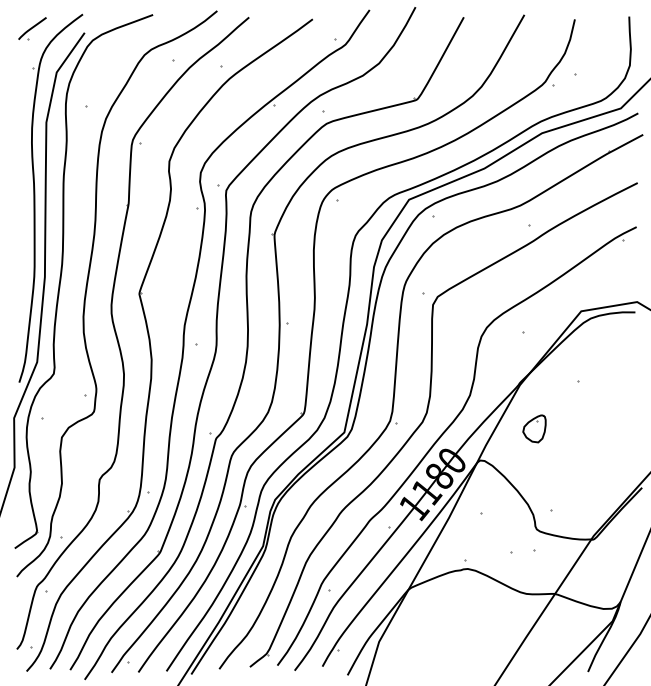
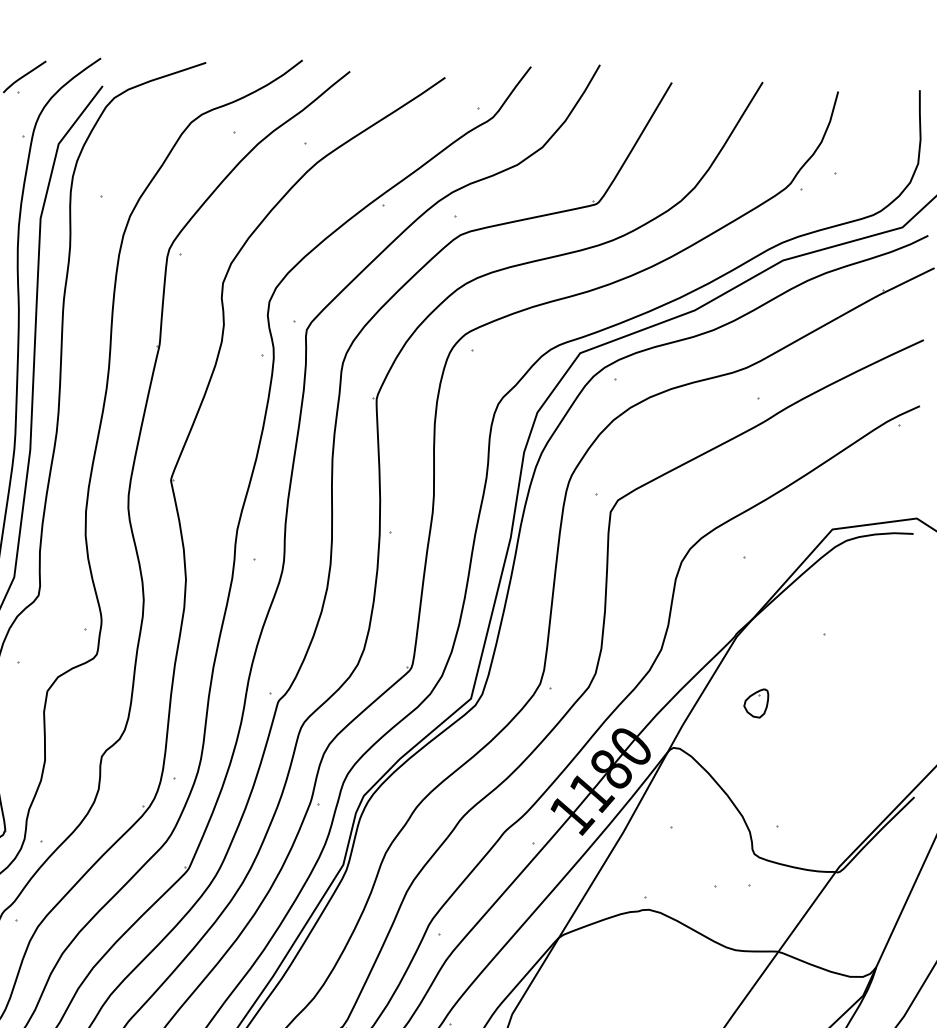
part: (534, 428) -> (756, 702), size x0.7

